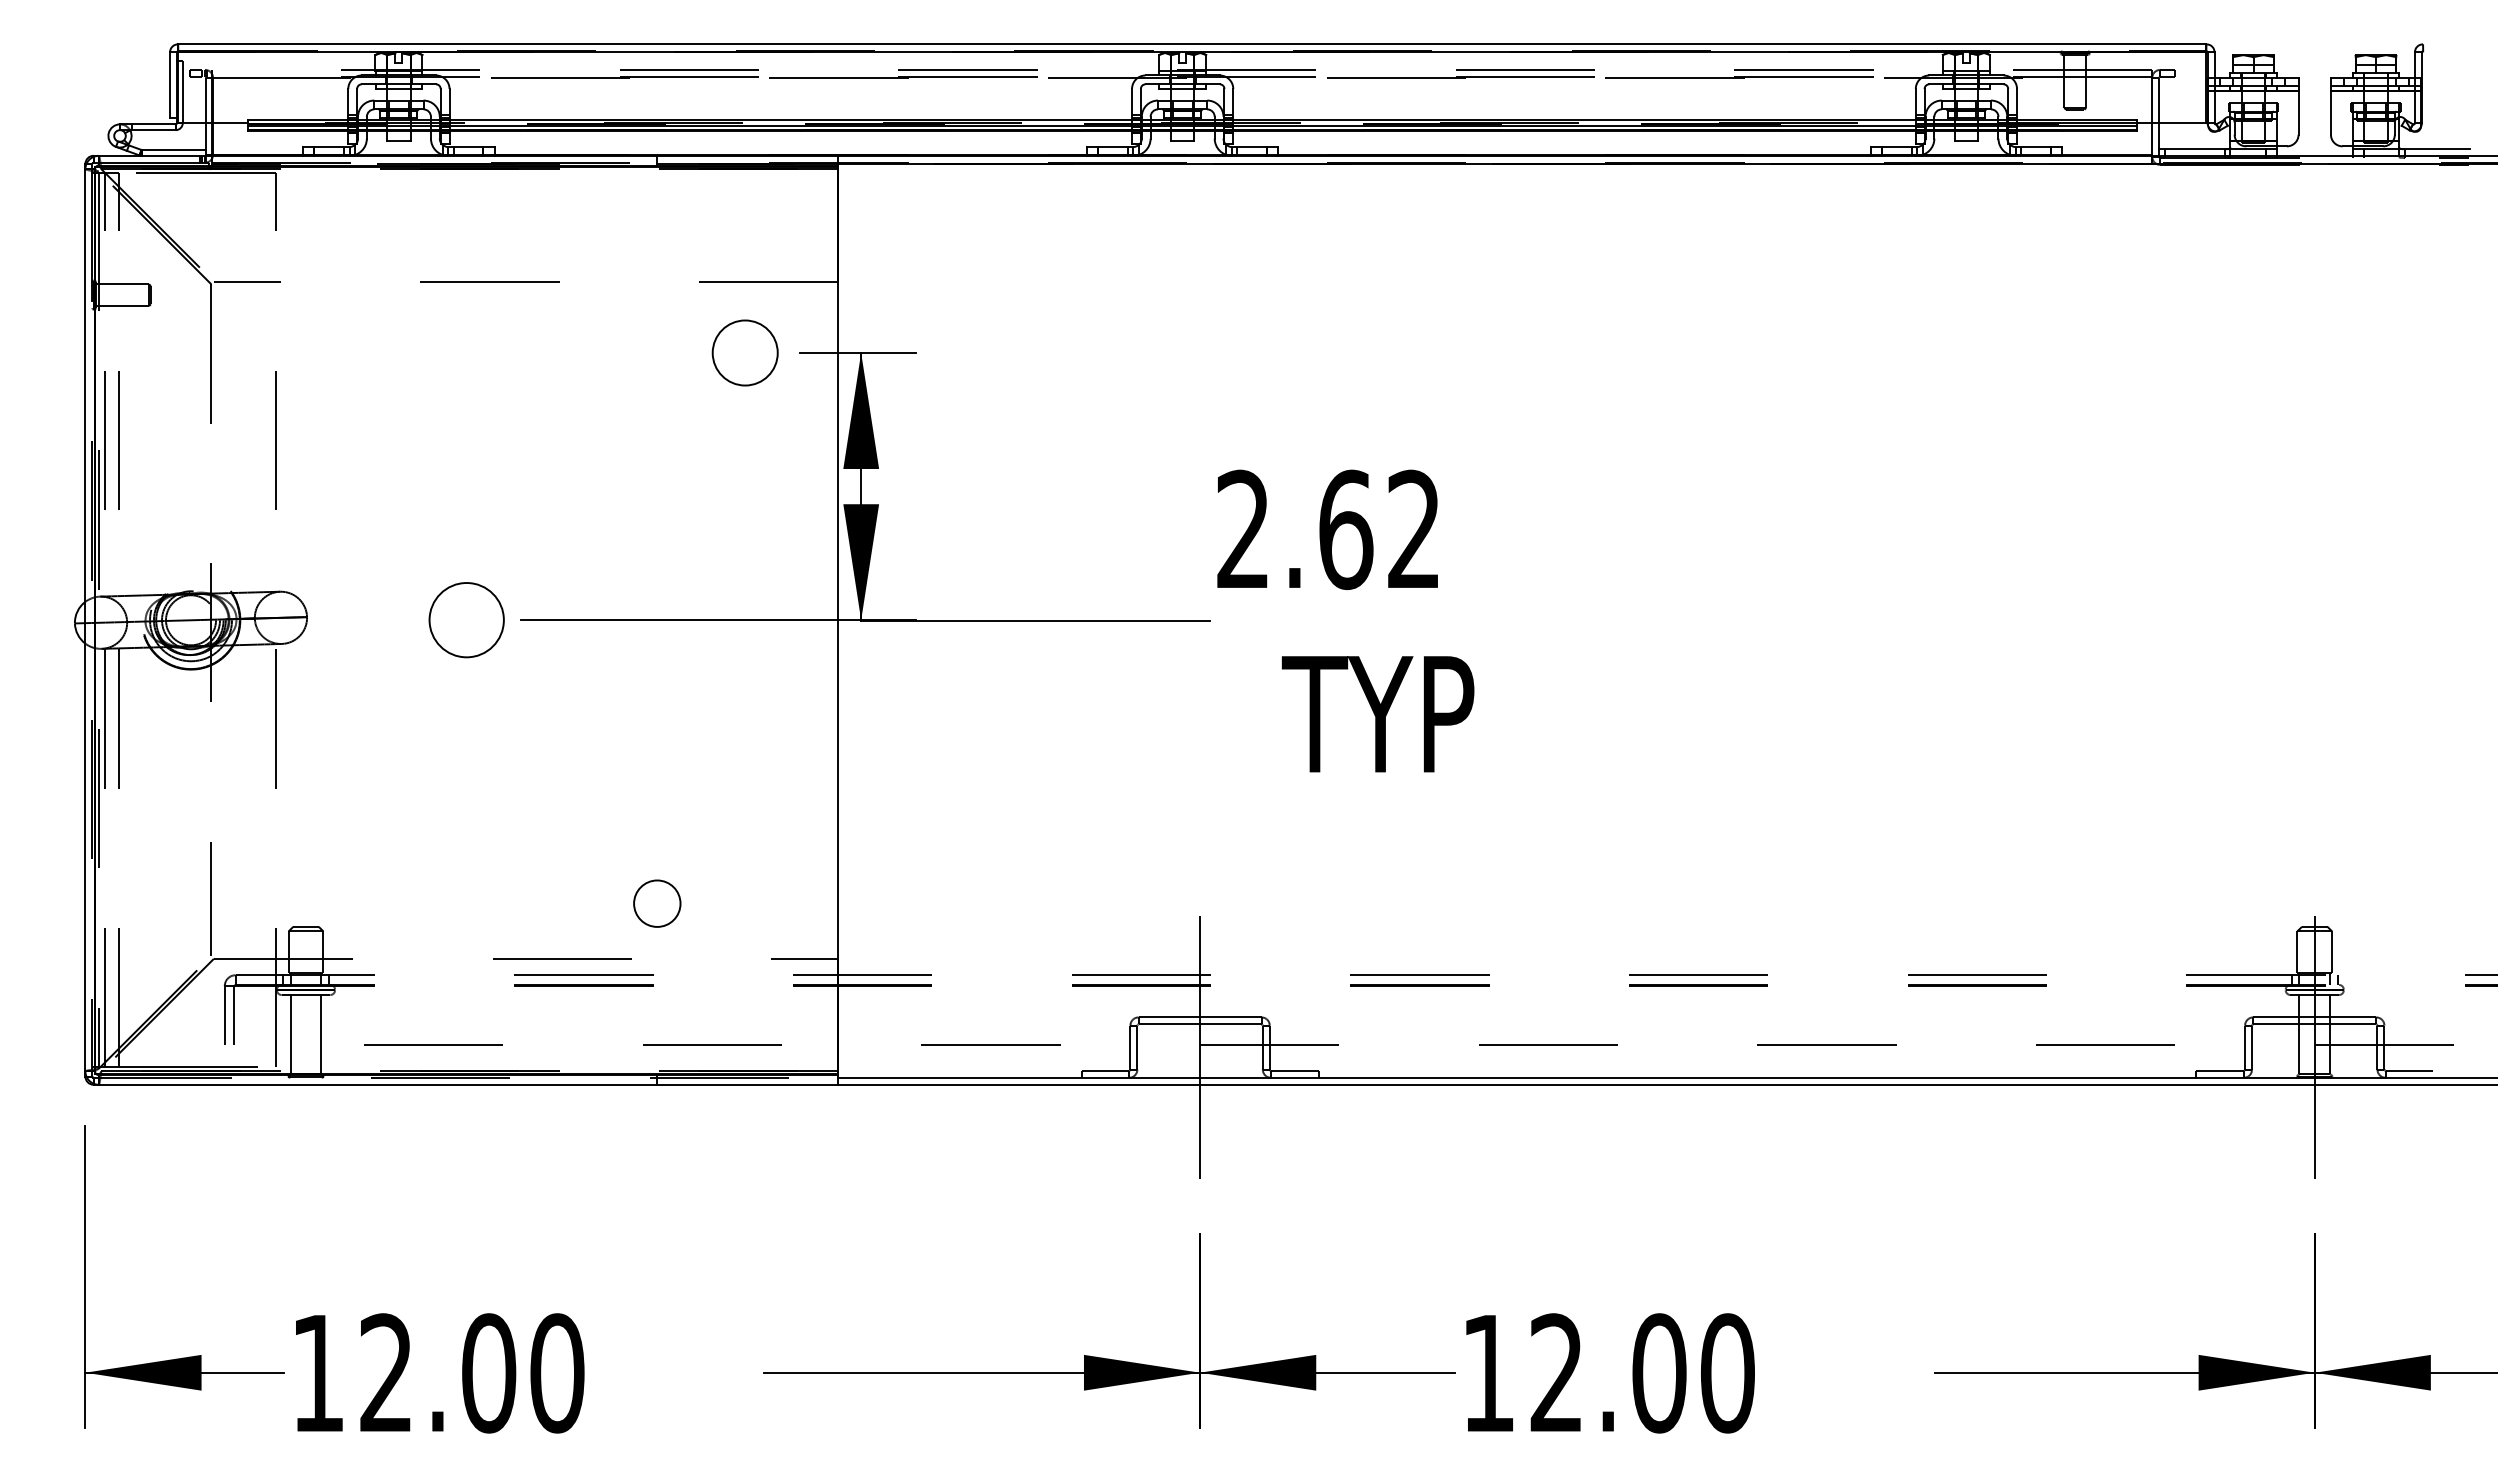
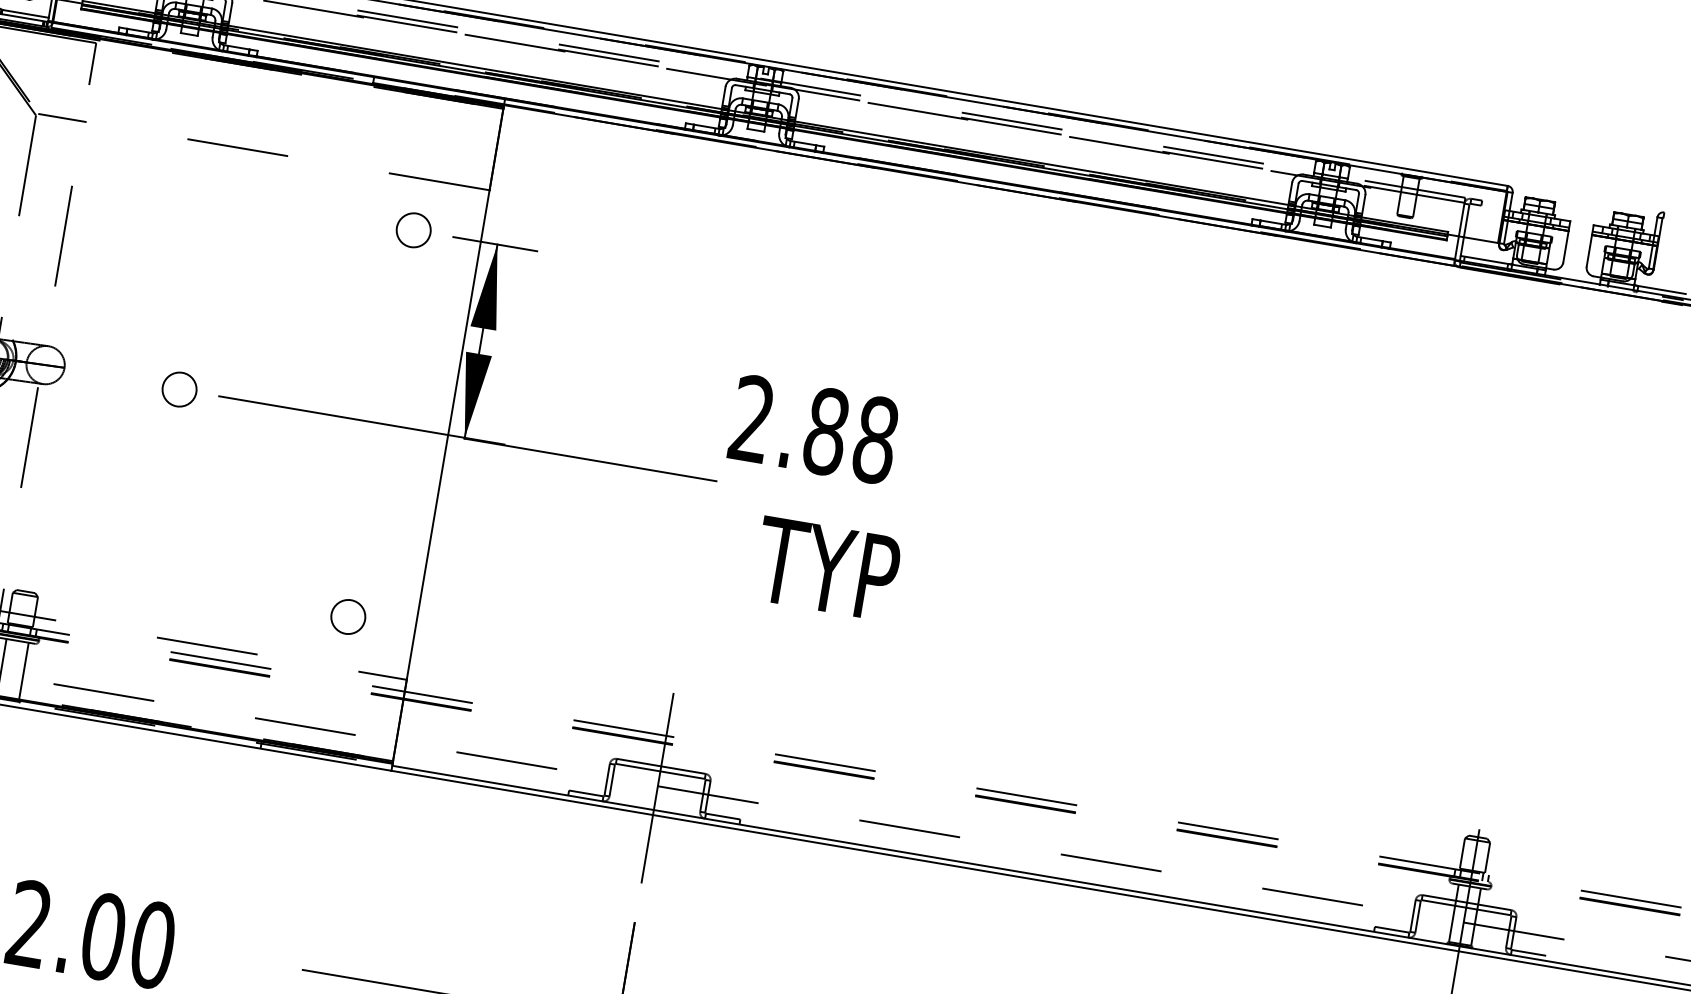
circle: (745, 352) -> (413, 230), size x0.71
text: (1380, 529) -> (851, 435), 2.62 -> 2.88
circle: (466, 620) -> (179, 389), size x0.62
circle: (657, 903) -> (348, 616), moved

